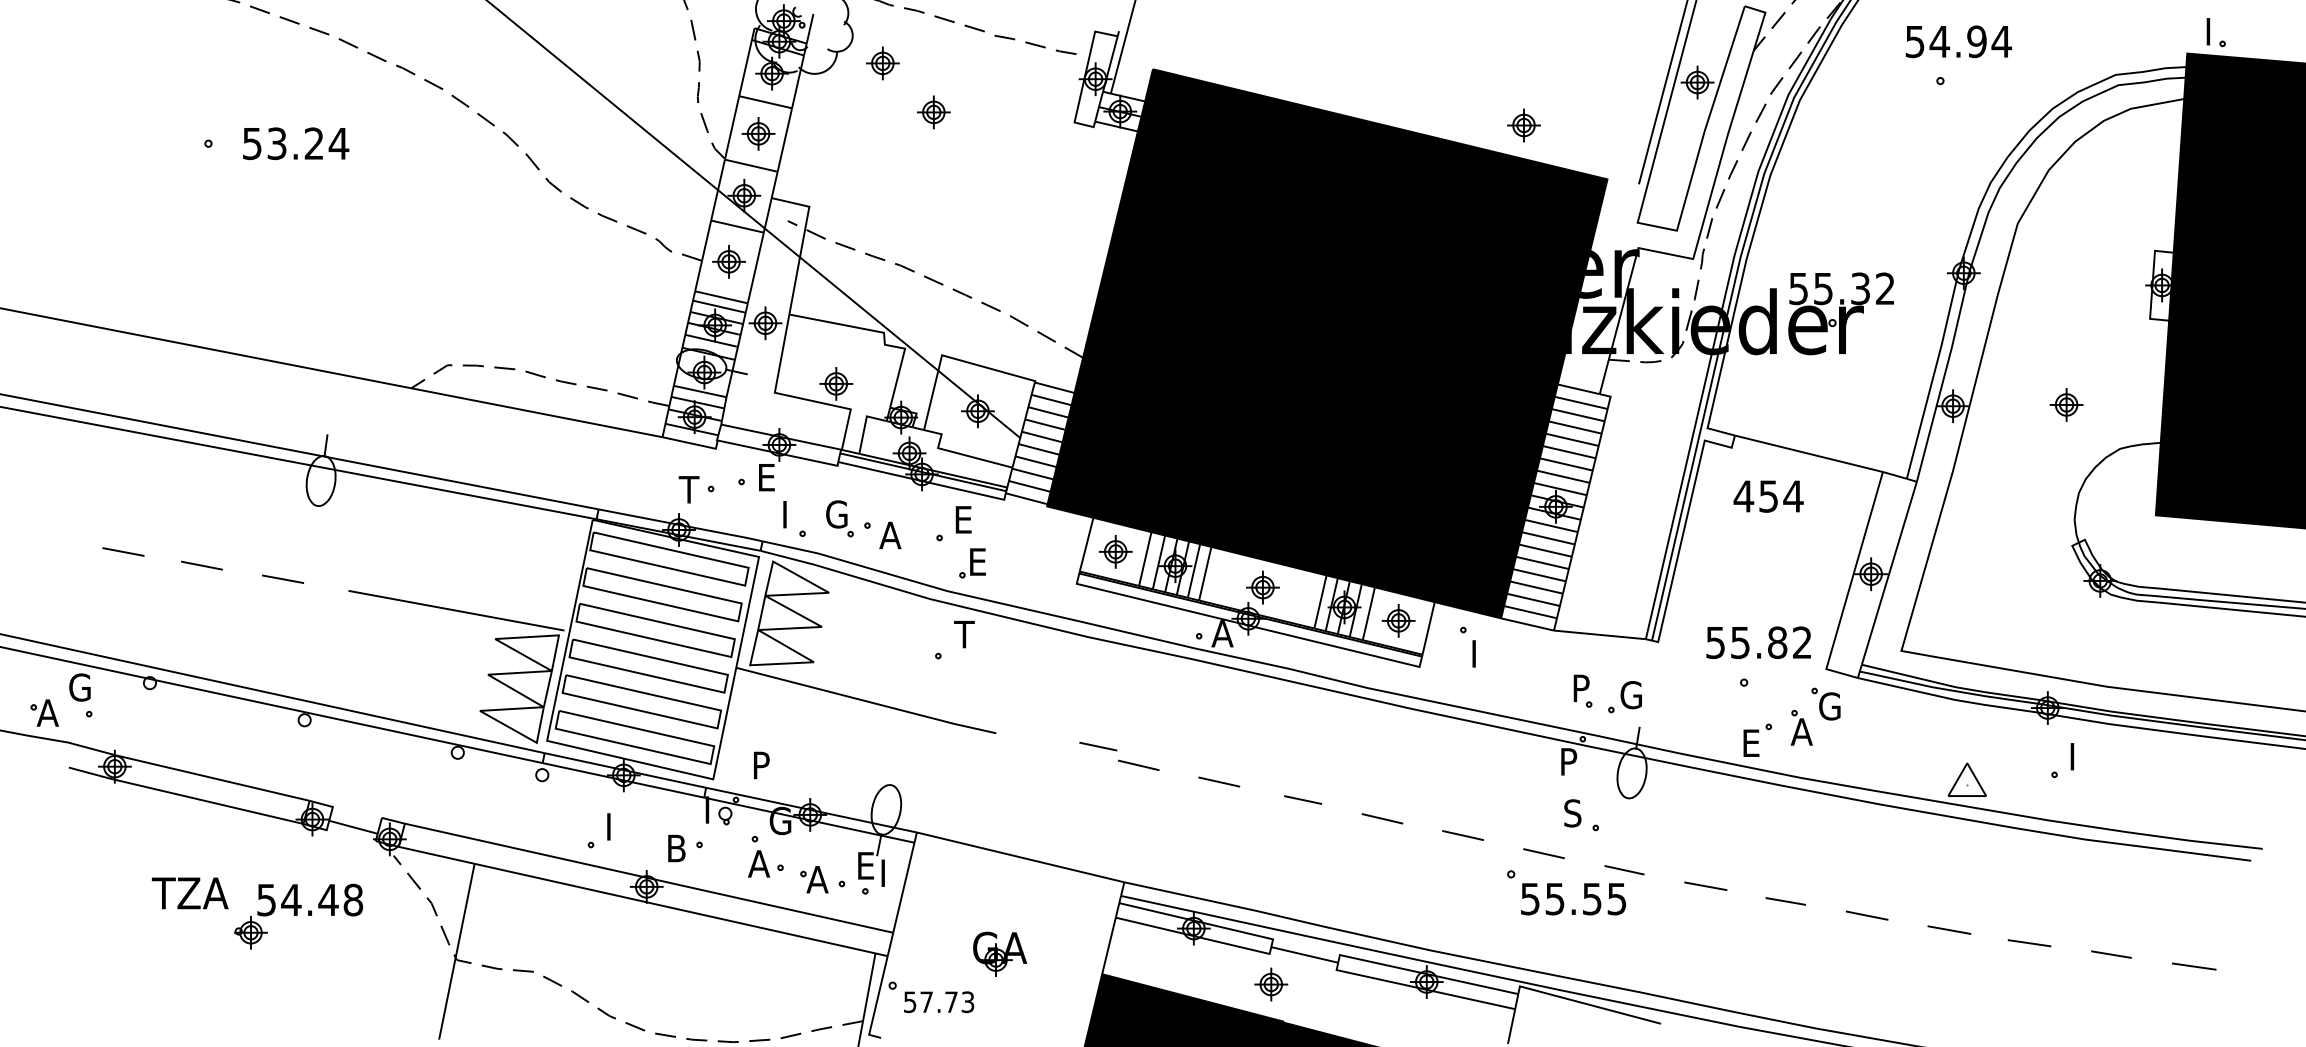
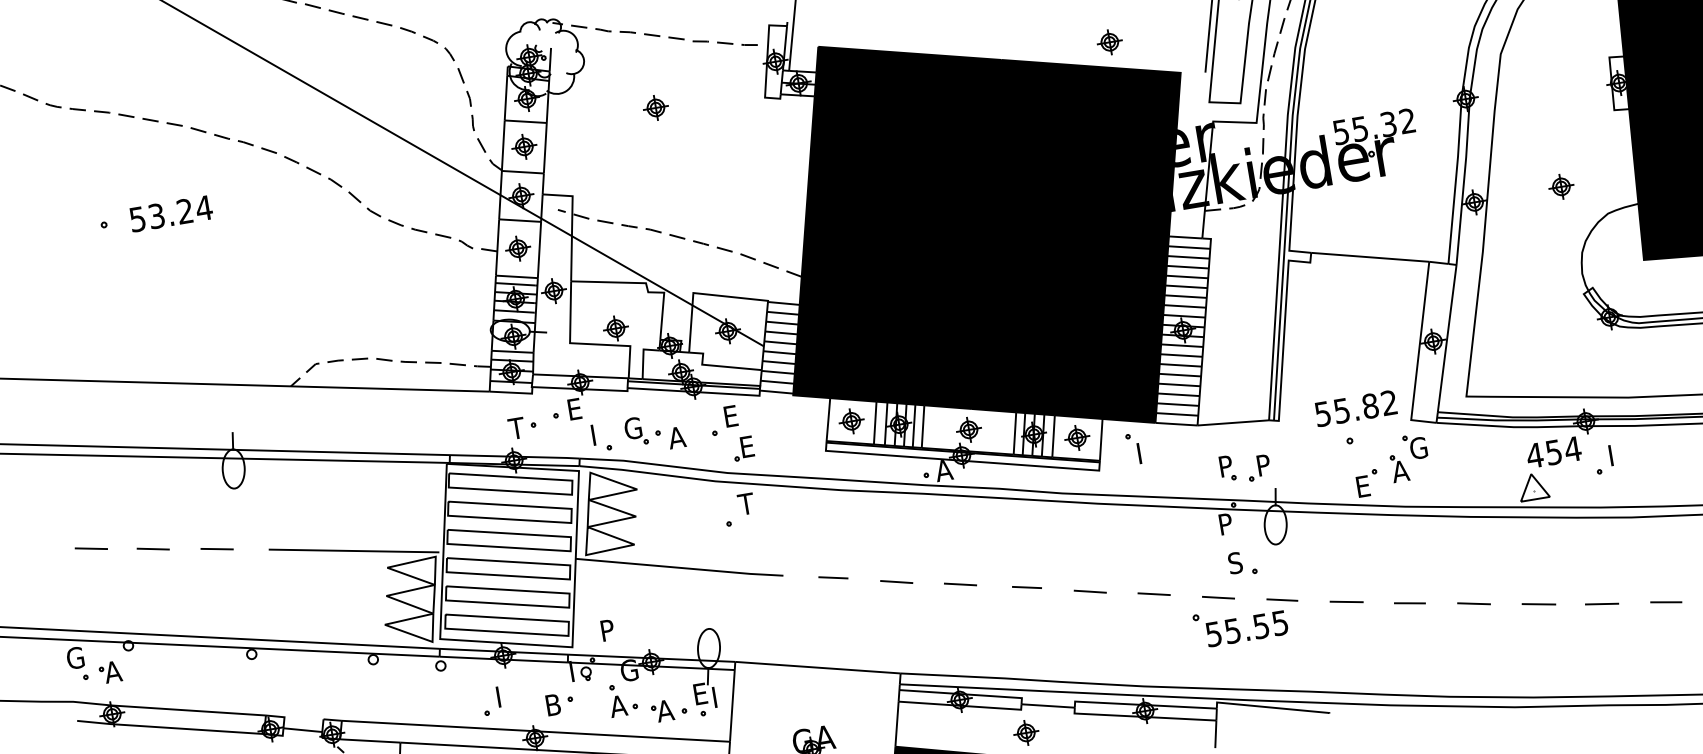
part: (882, 63) -> (610, 77), removed
text: (1768, 496) -> (1553, 452), moved
text: (1630, 695) -> (1264, 465), G -> P
part: (44, 712) -> (110, 671), moved
line: (1098, 746) -> (833, 577), moved

